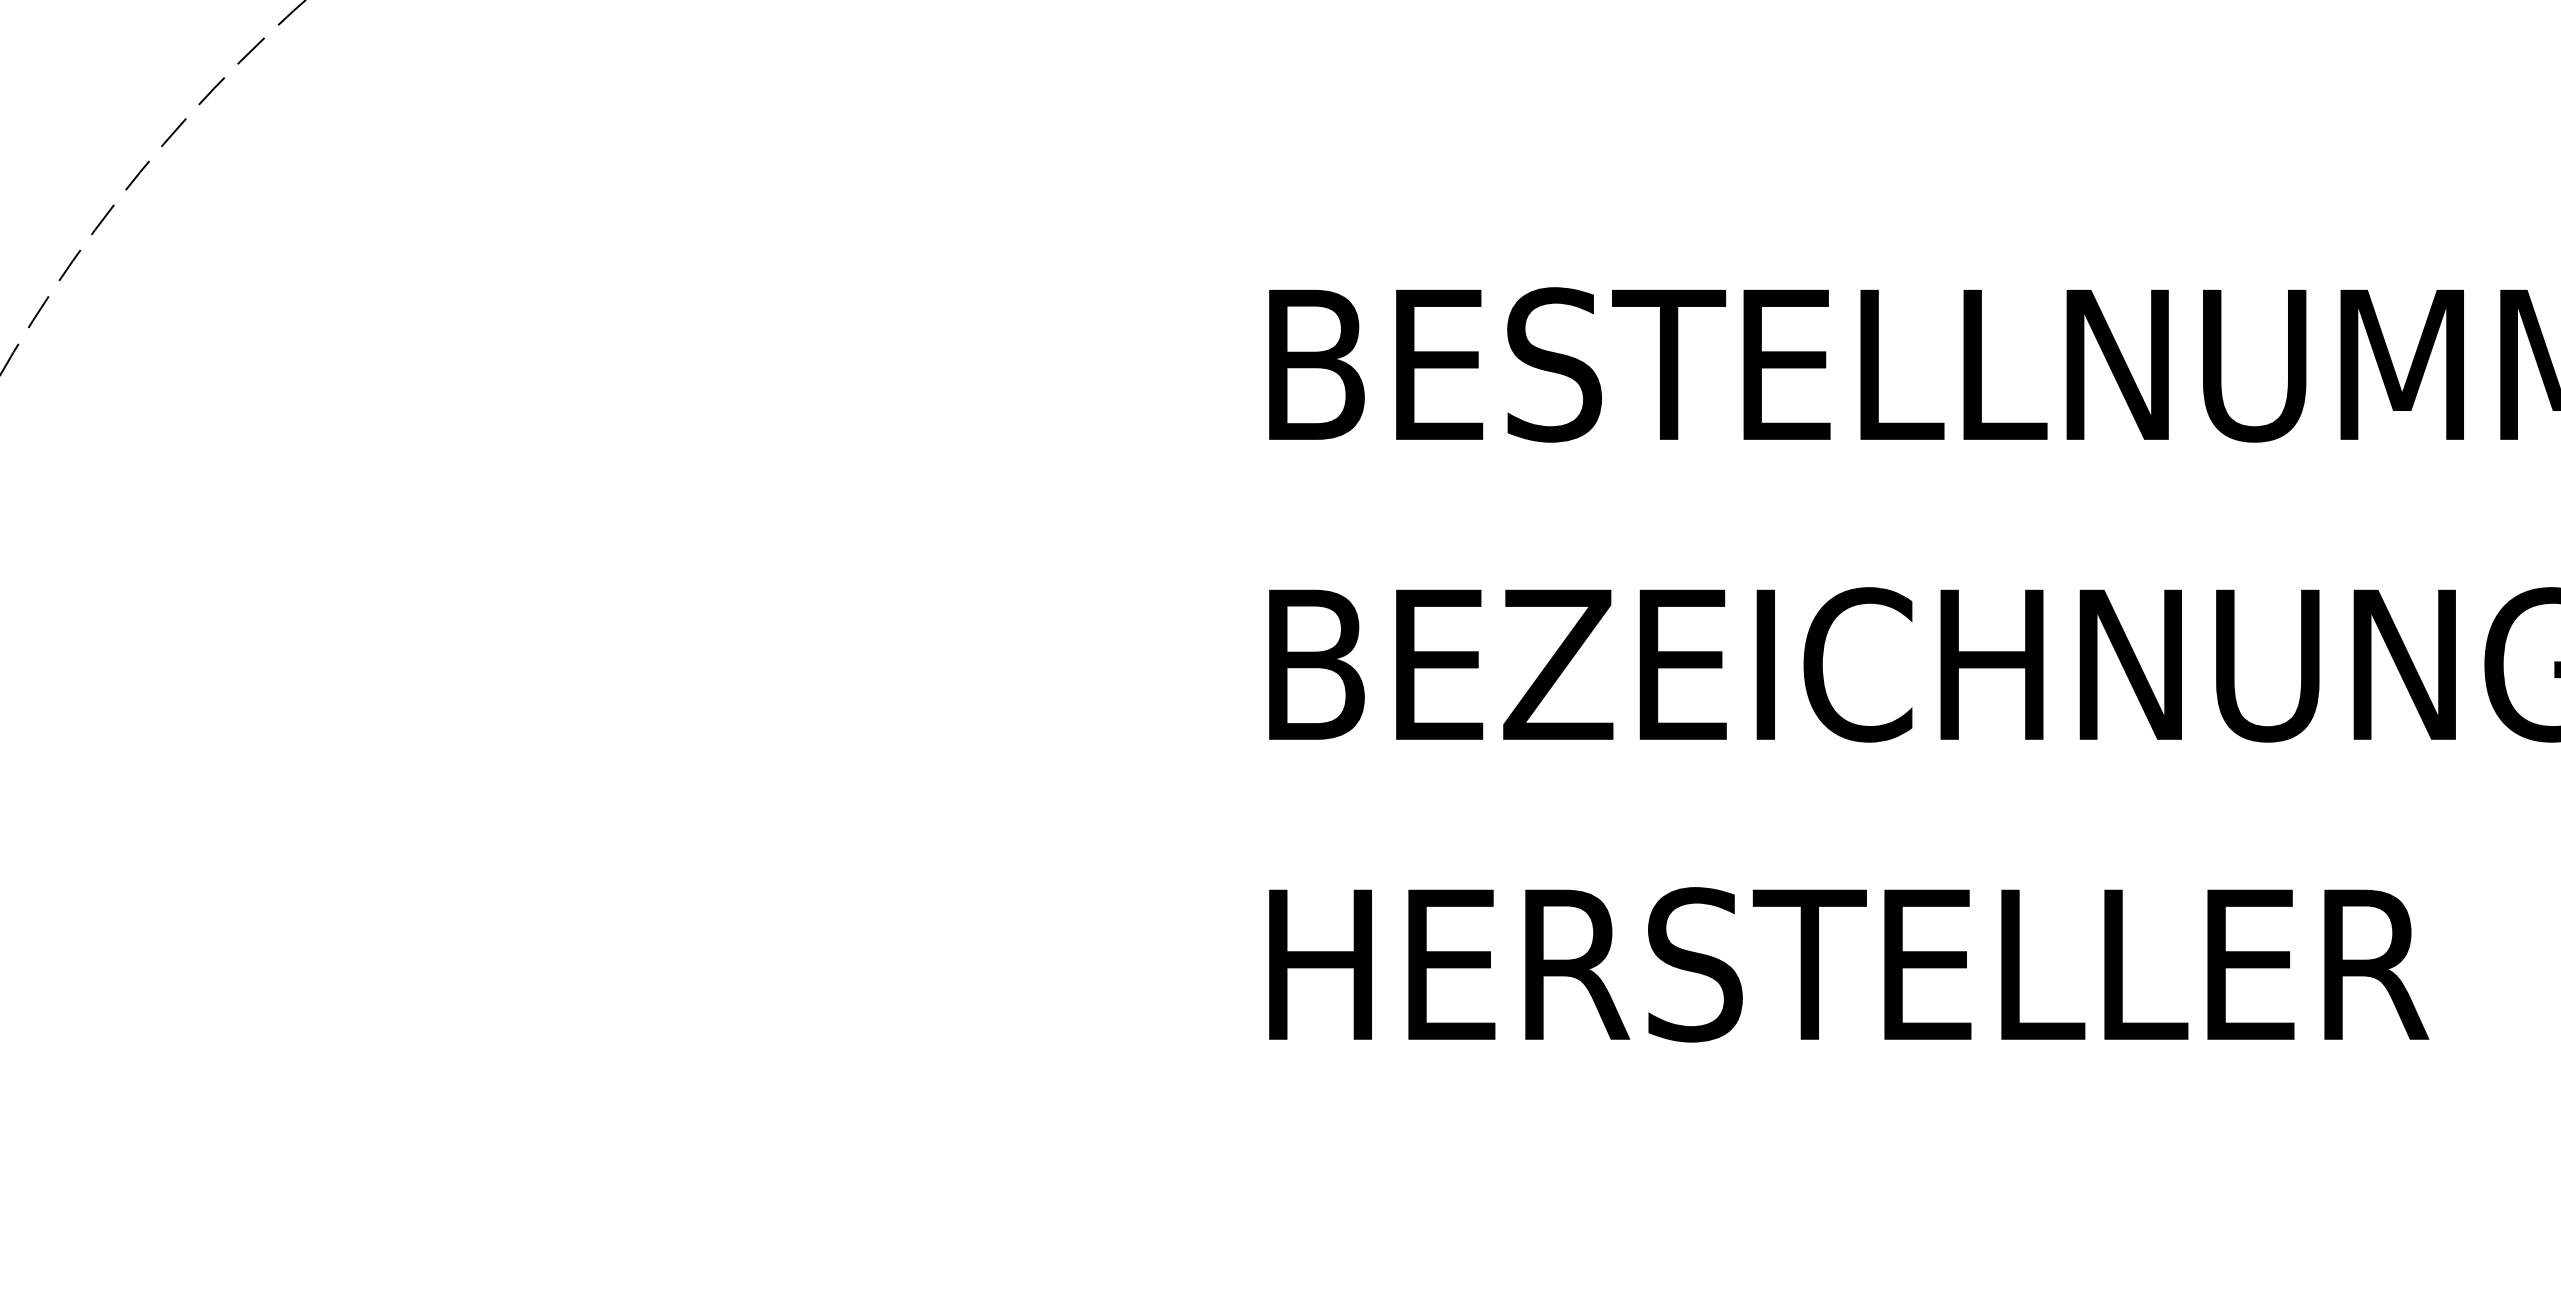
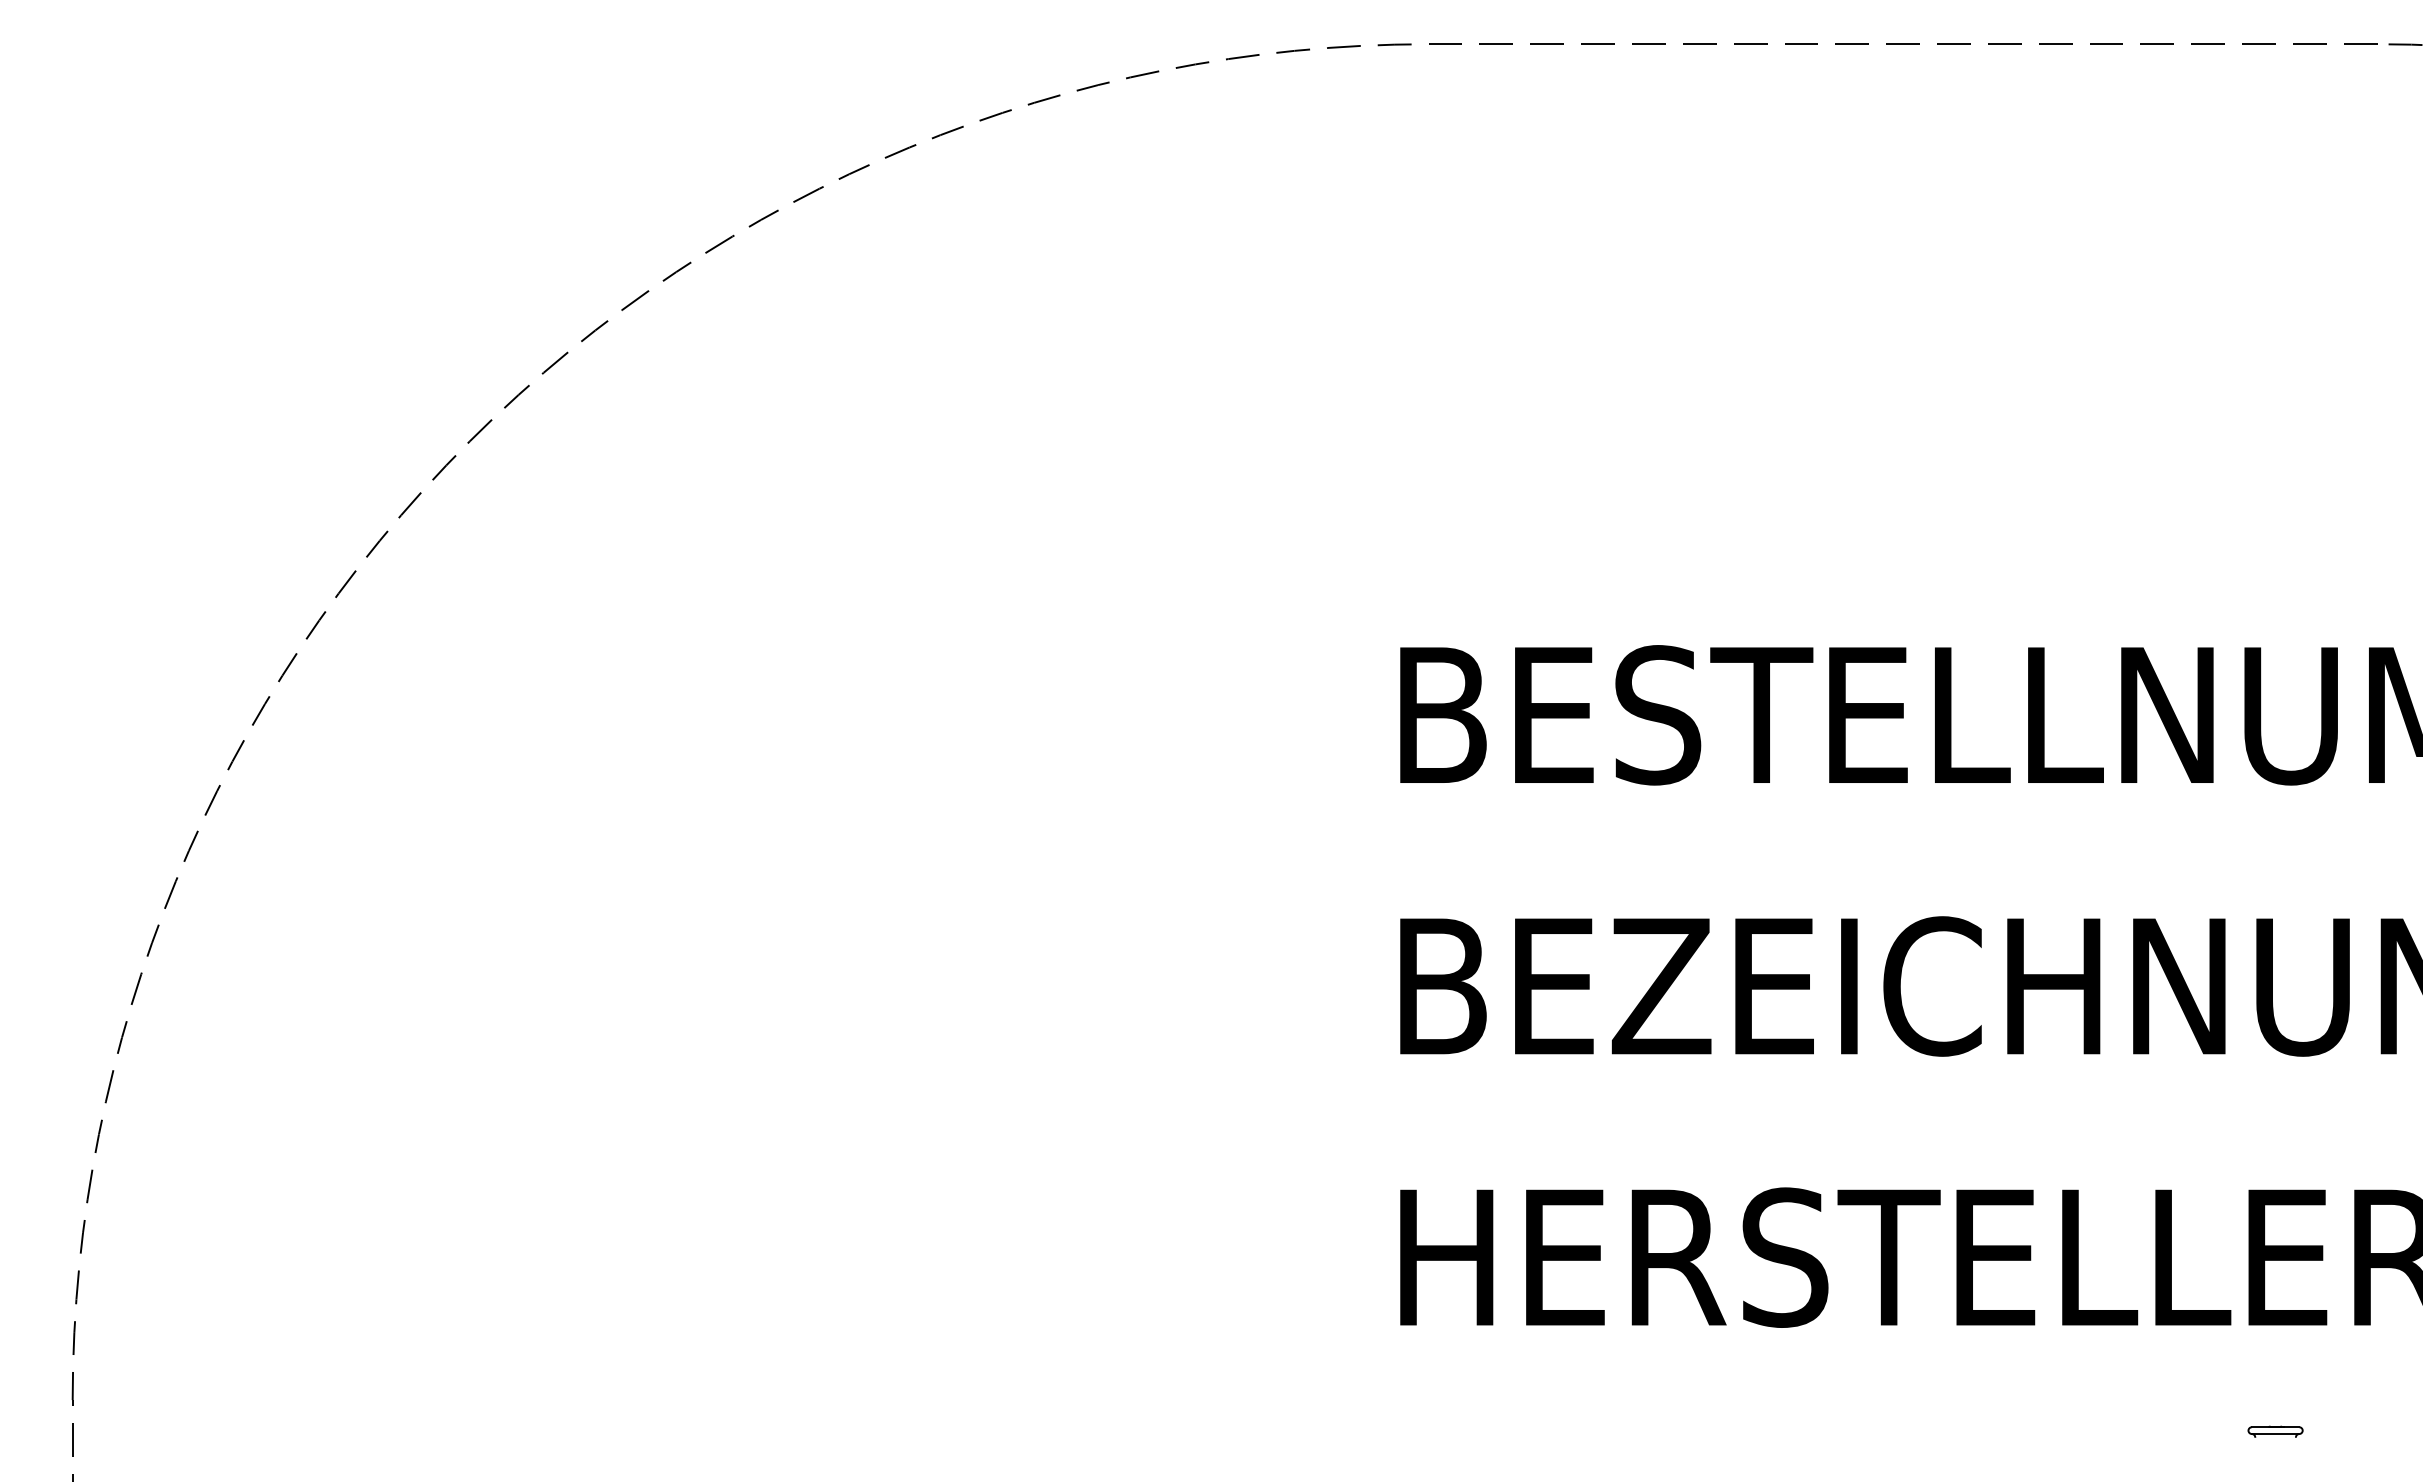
part: (2237, 1157) -> (2275, 1431), added

